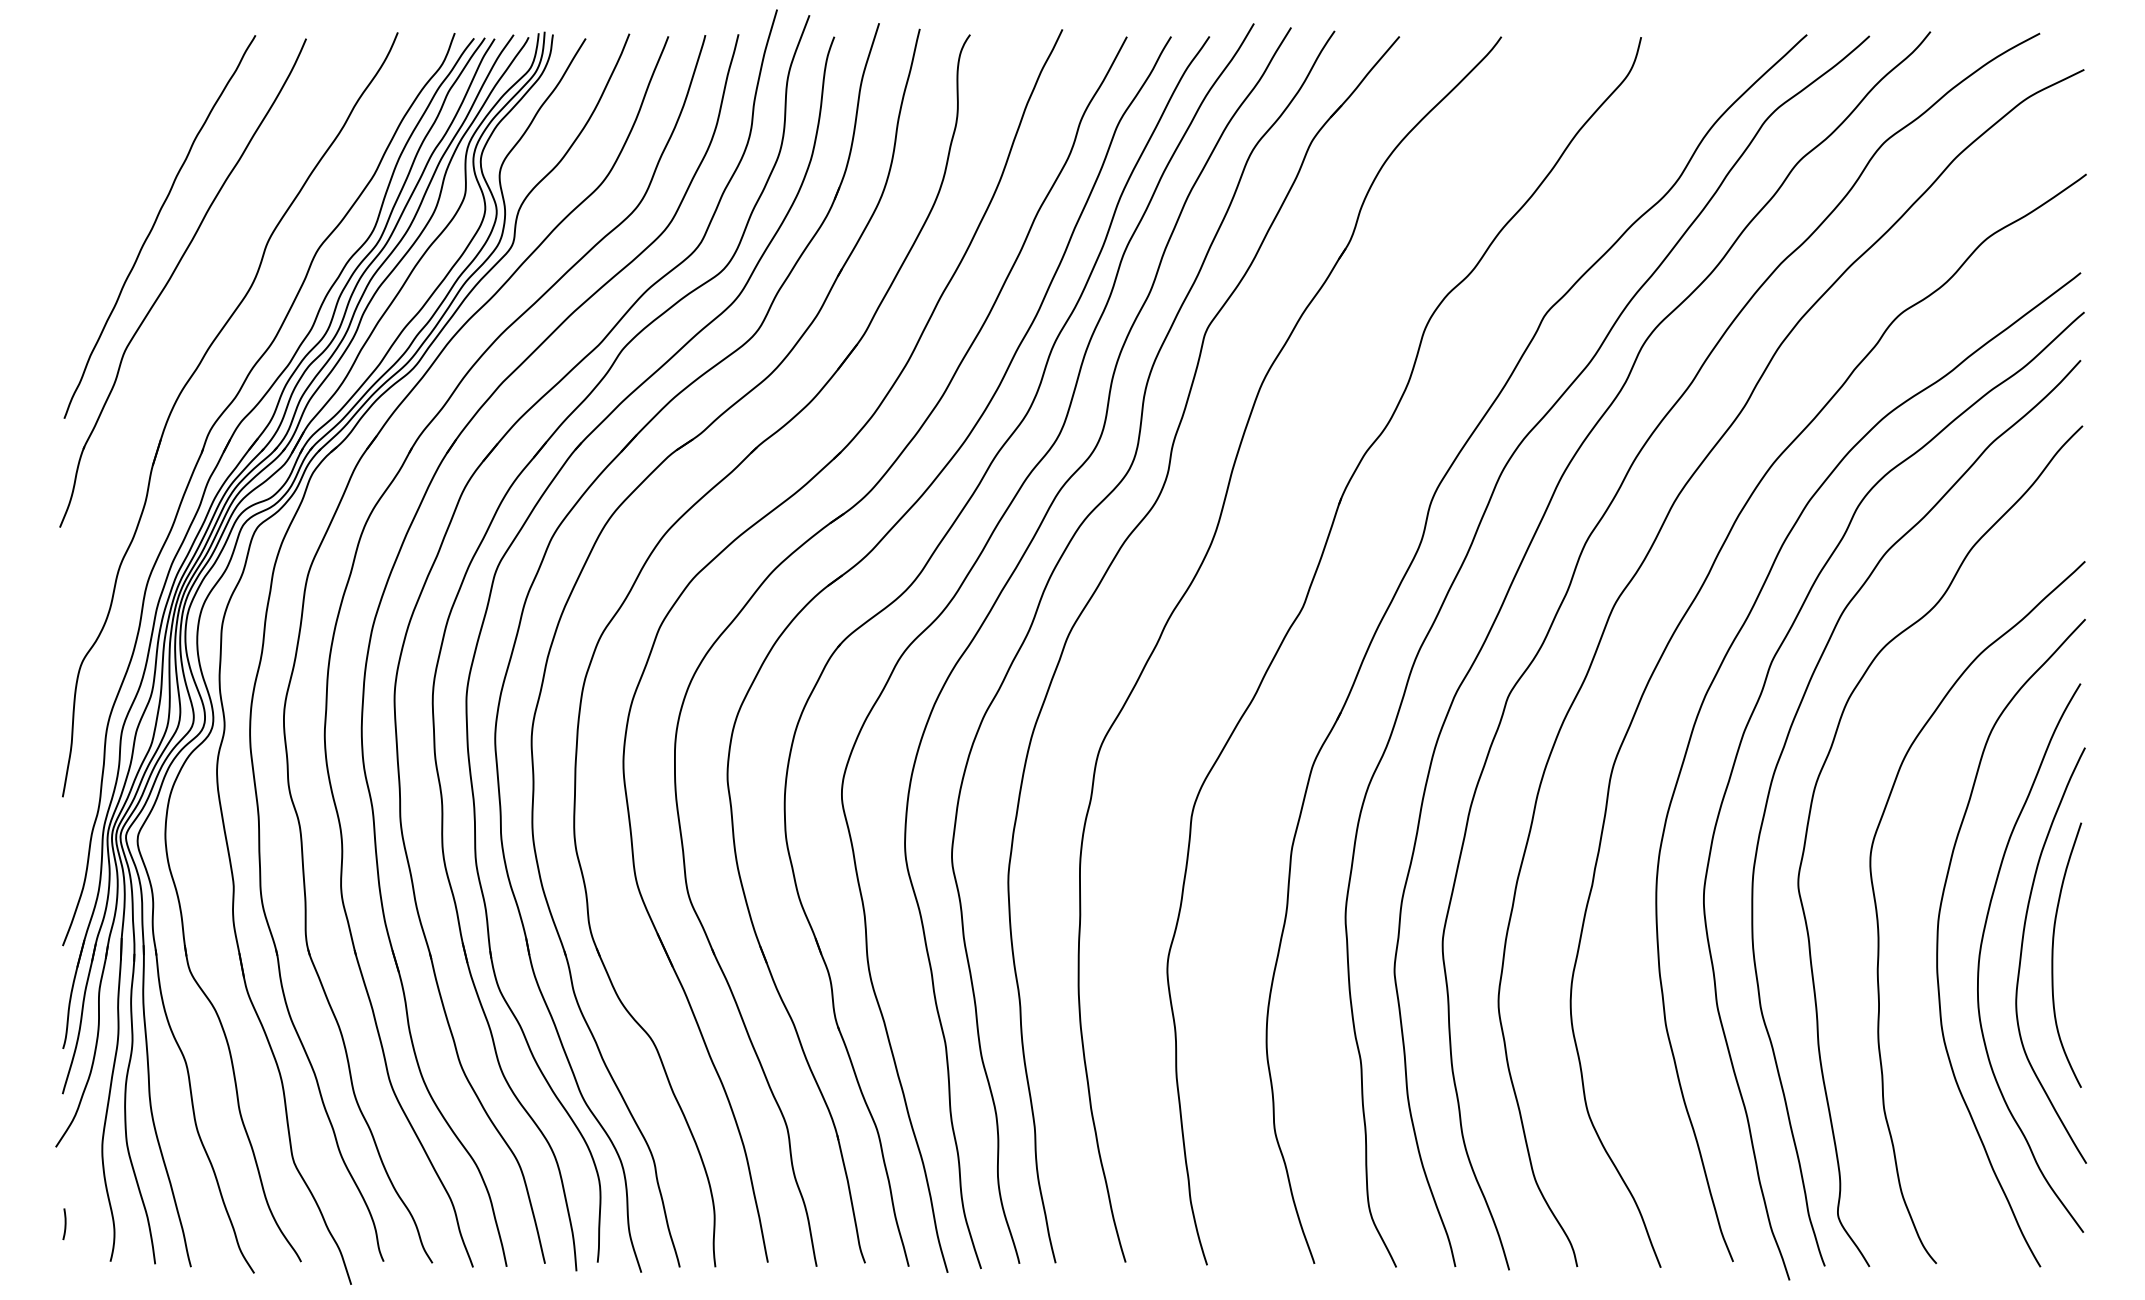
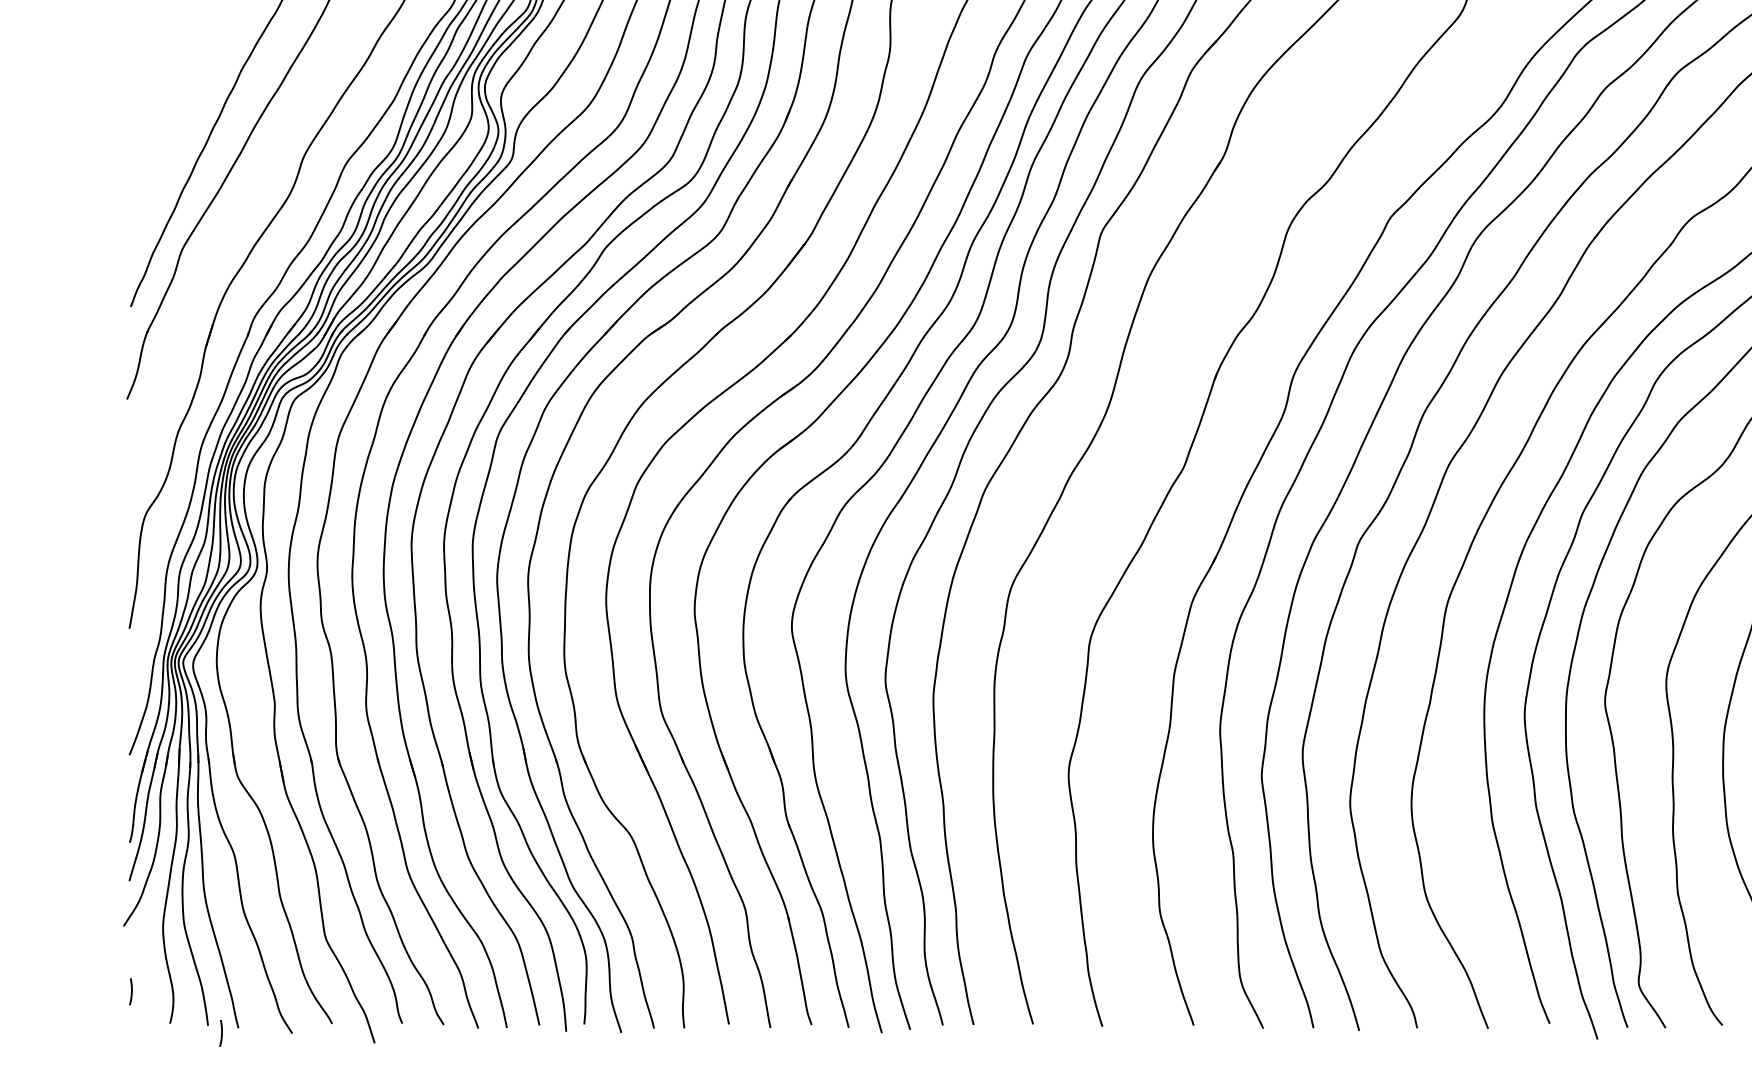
curve: (170, 1273) -> (221, 1033), added

